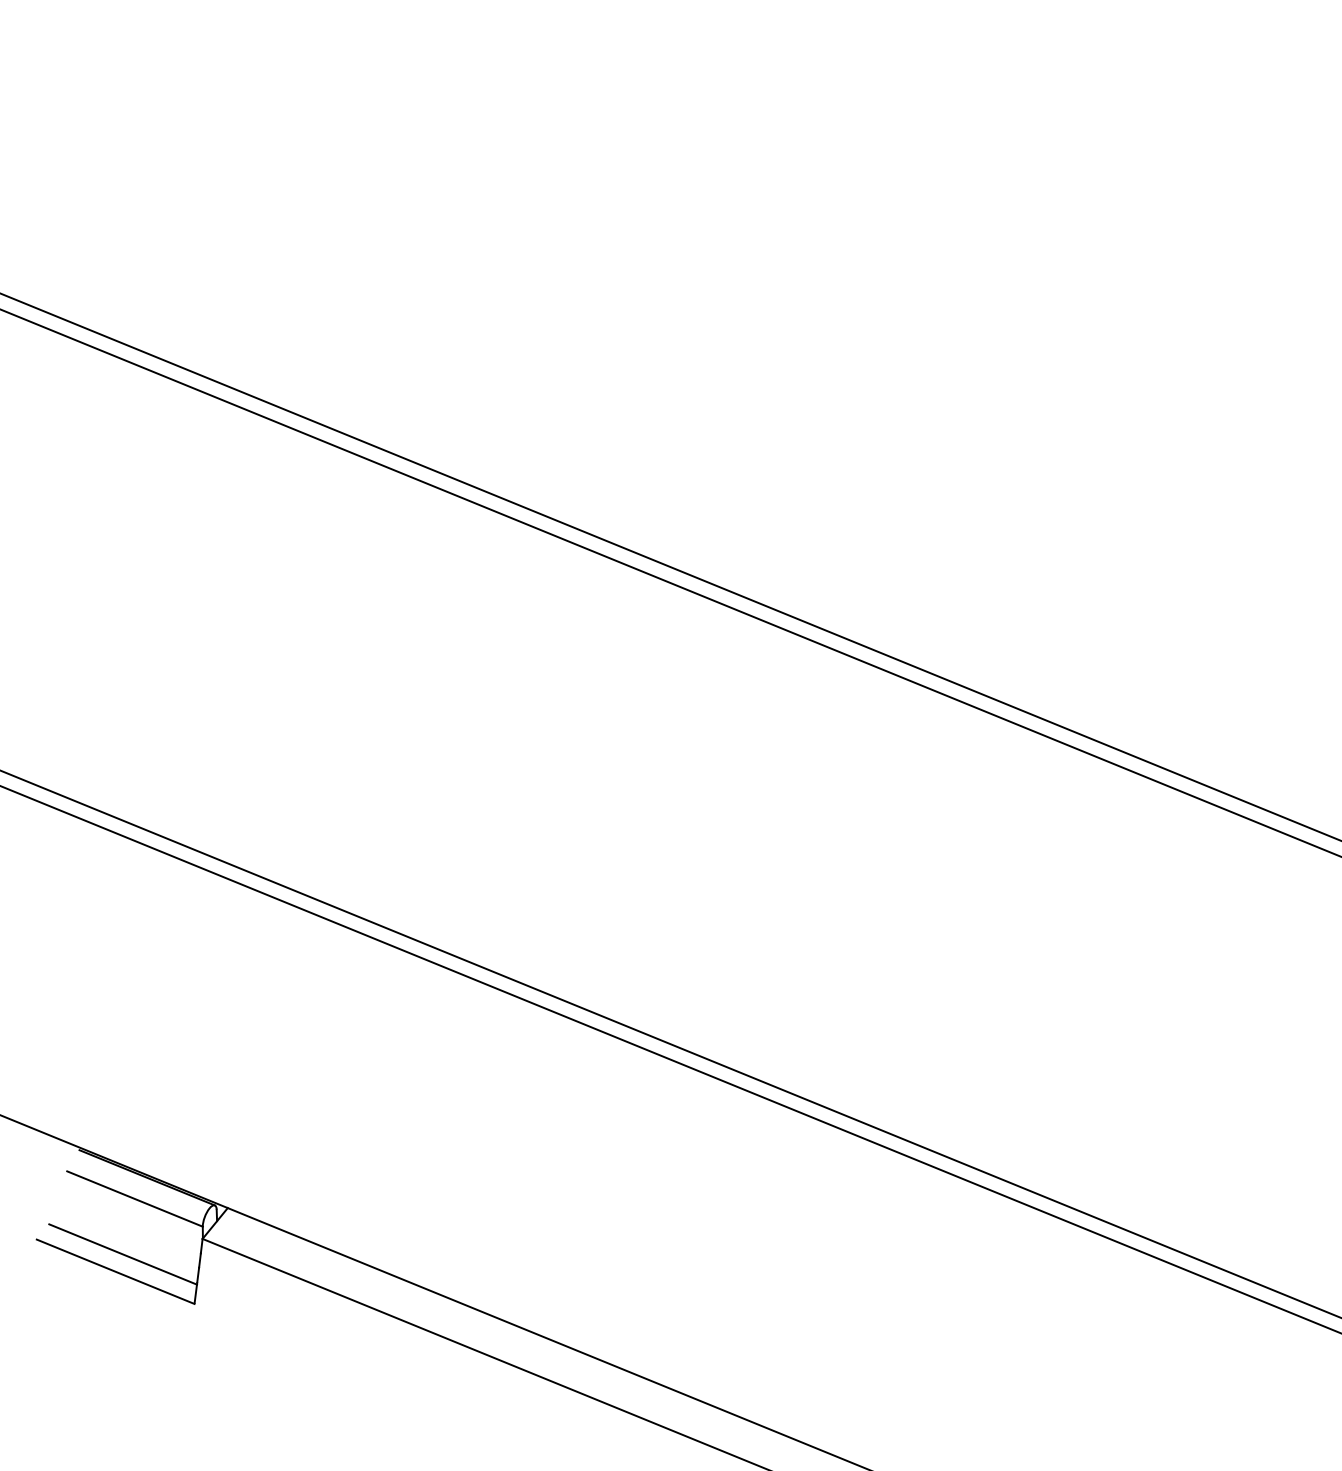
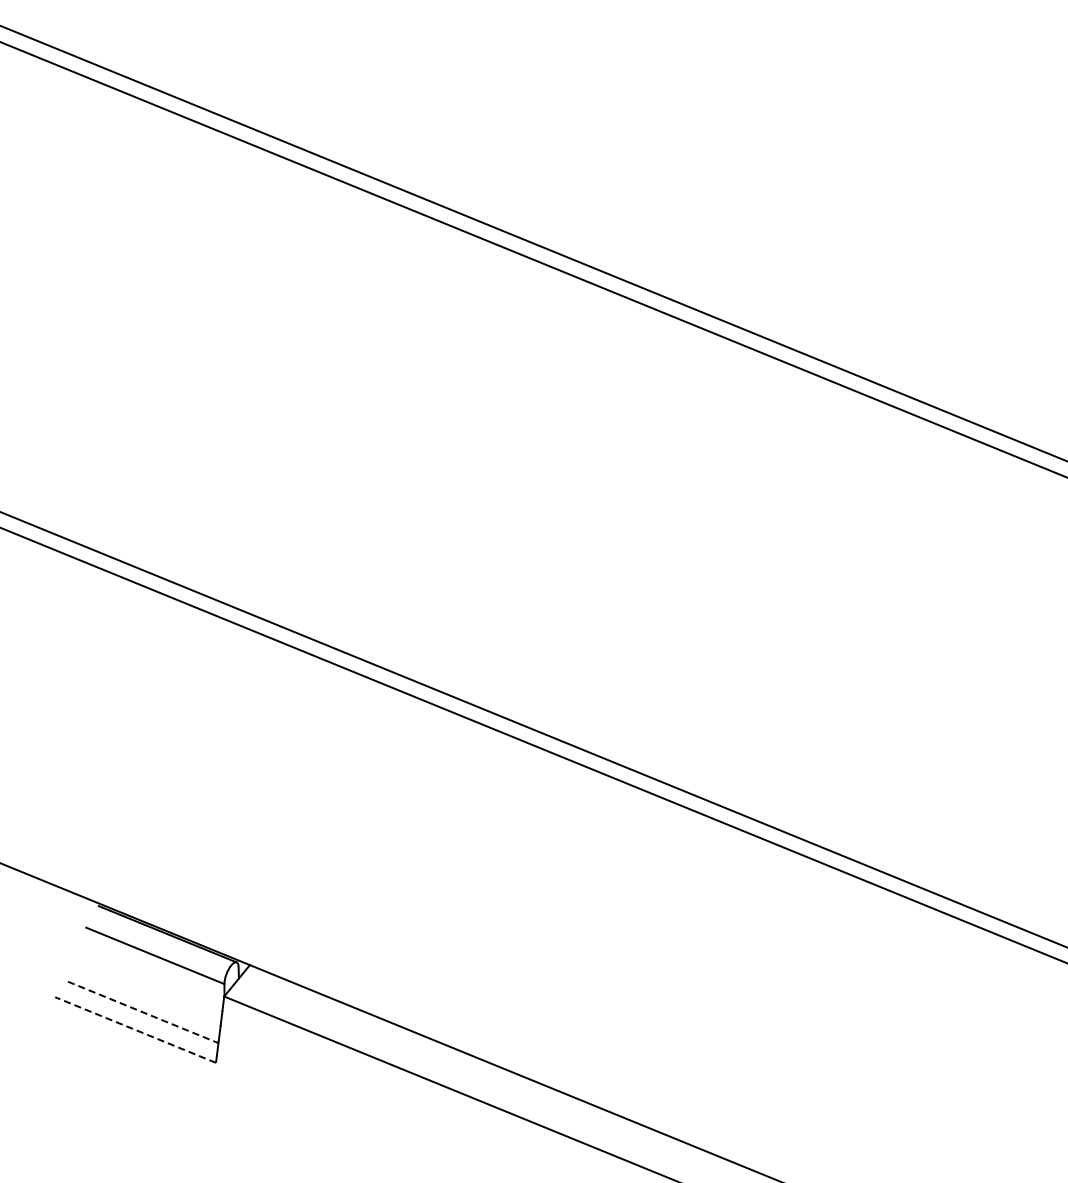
line: (123, 1254) -> (143, 1012), solid -> dashed
line: (115, 1271) -> (135, 1029), solid -> dashed

